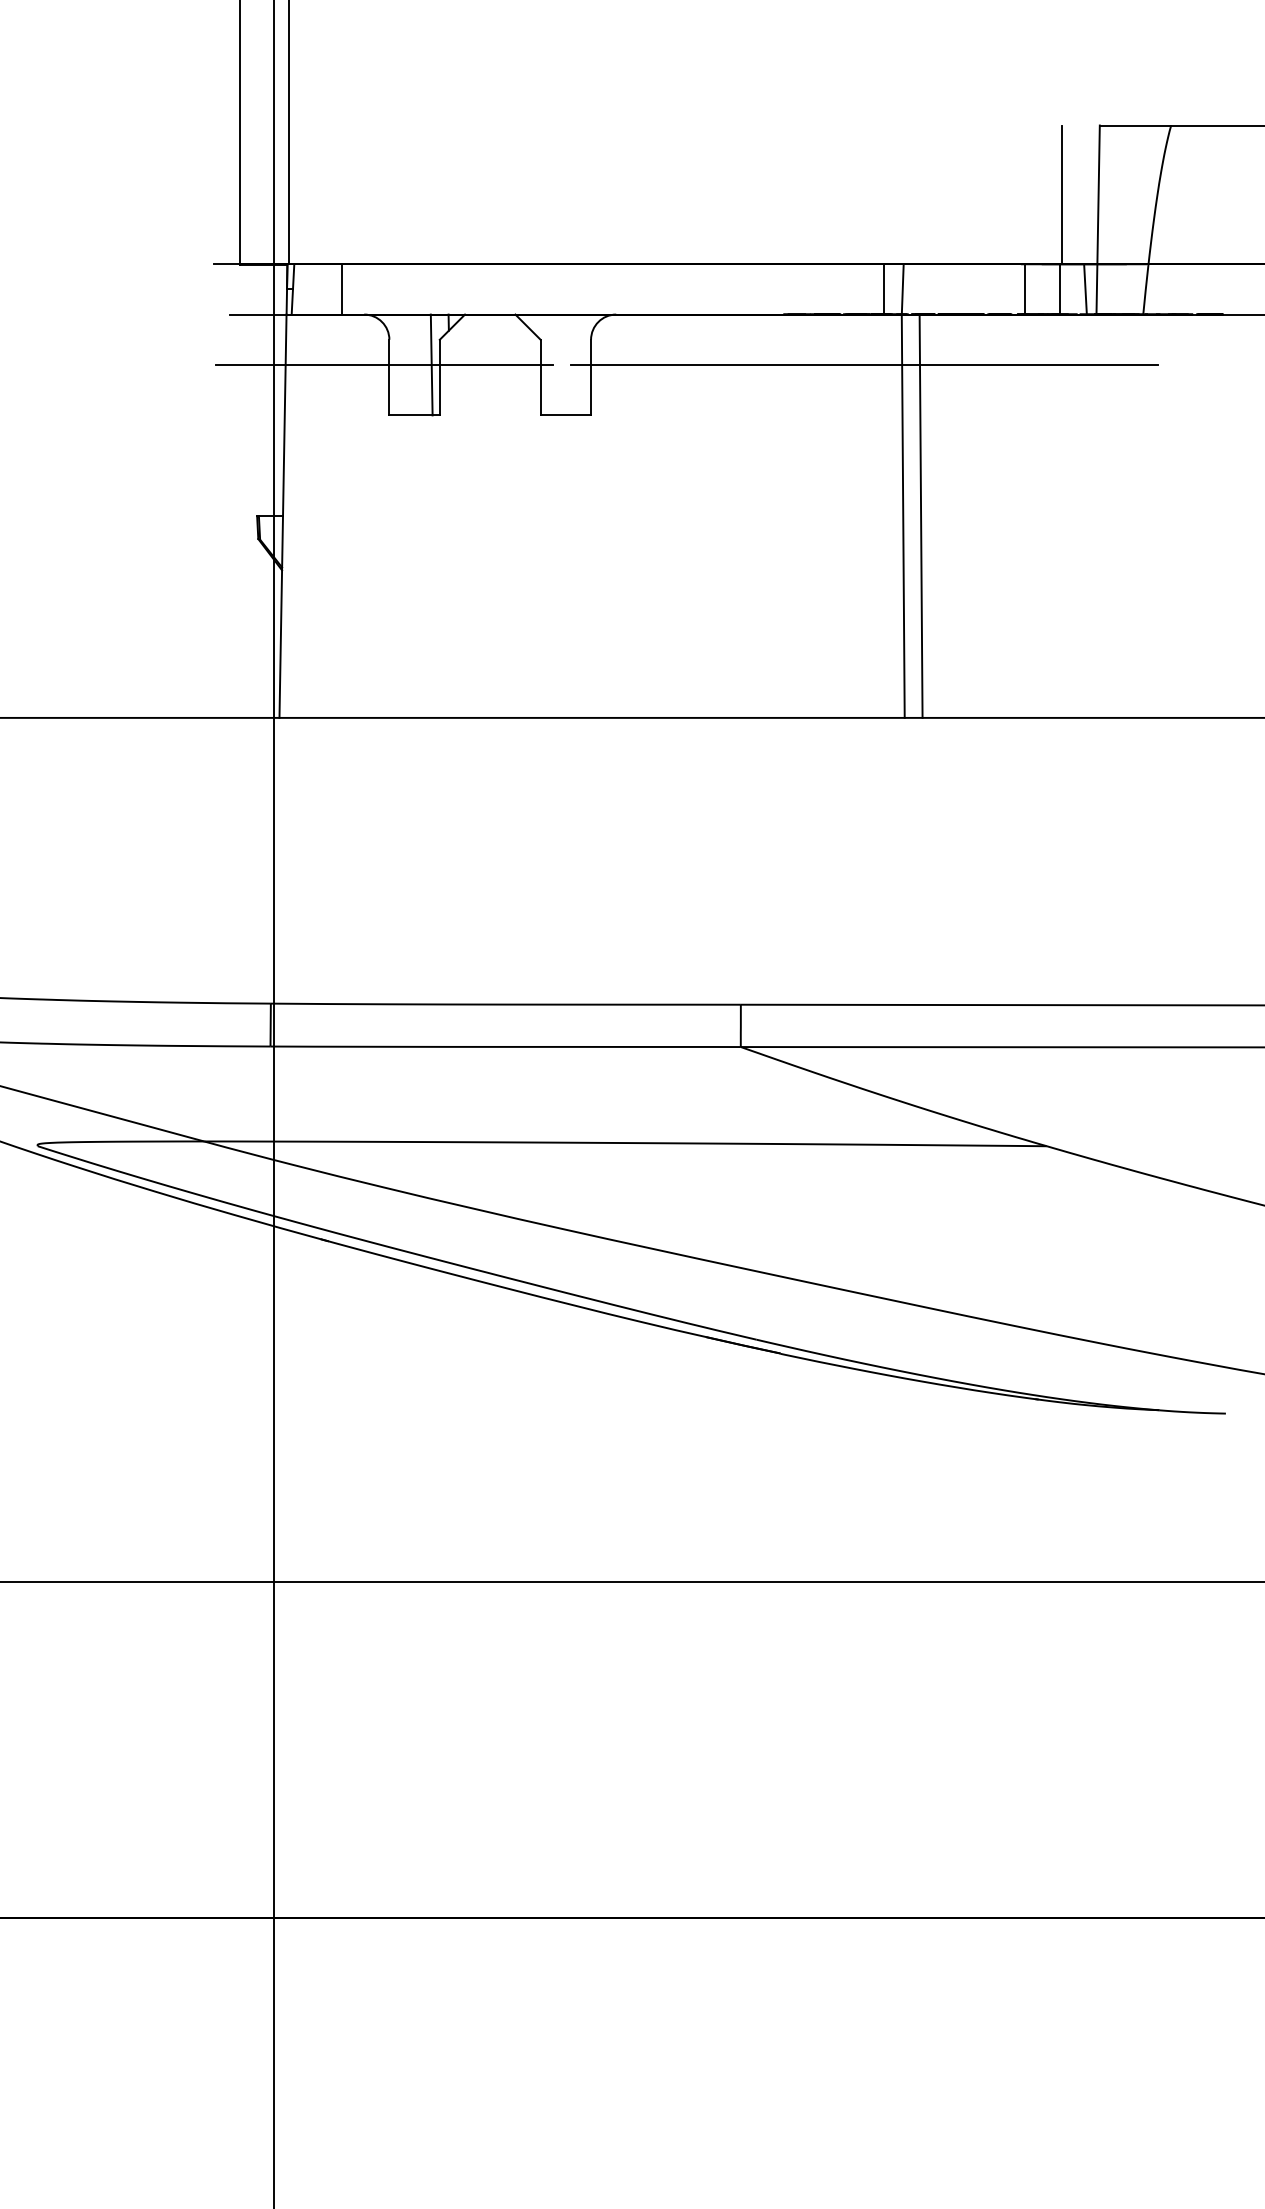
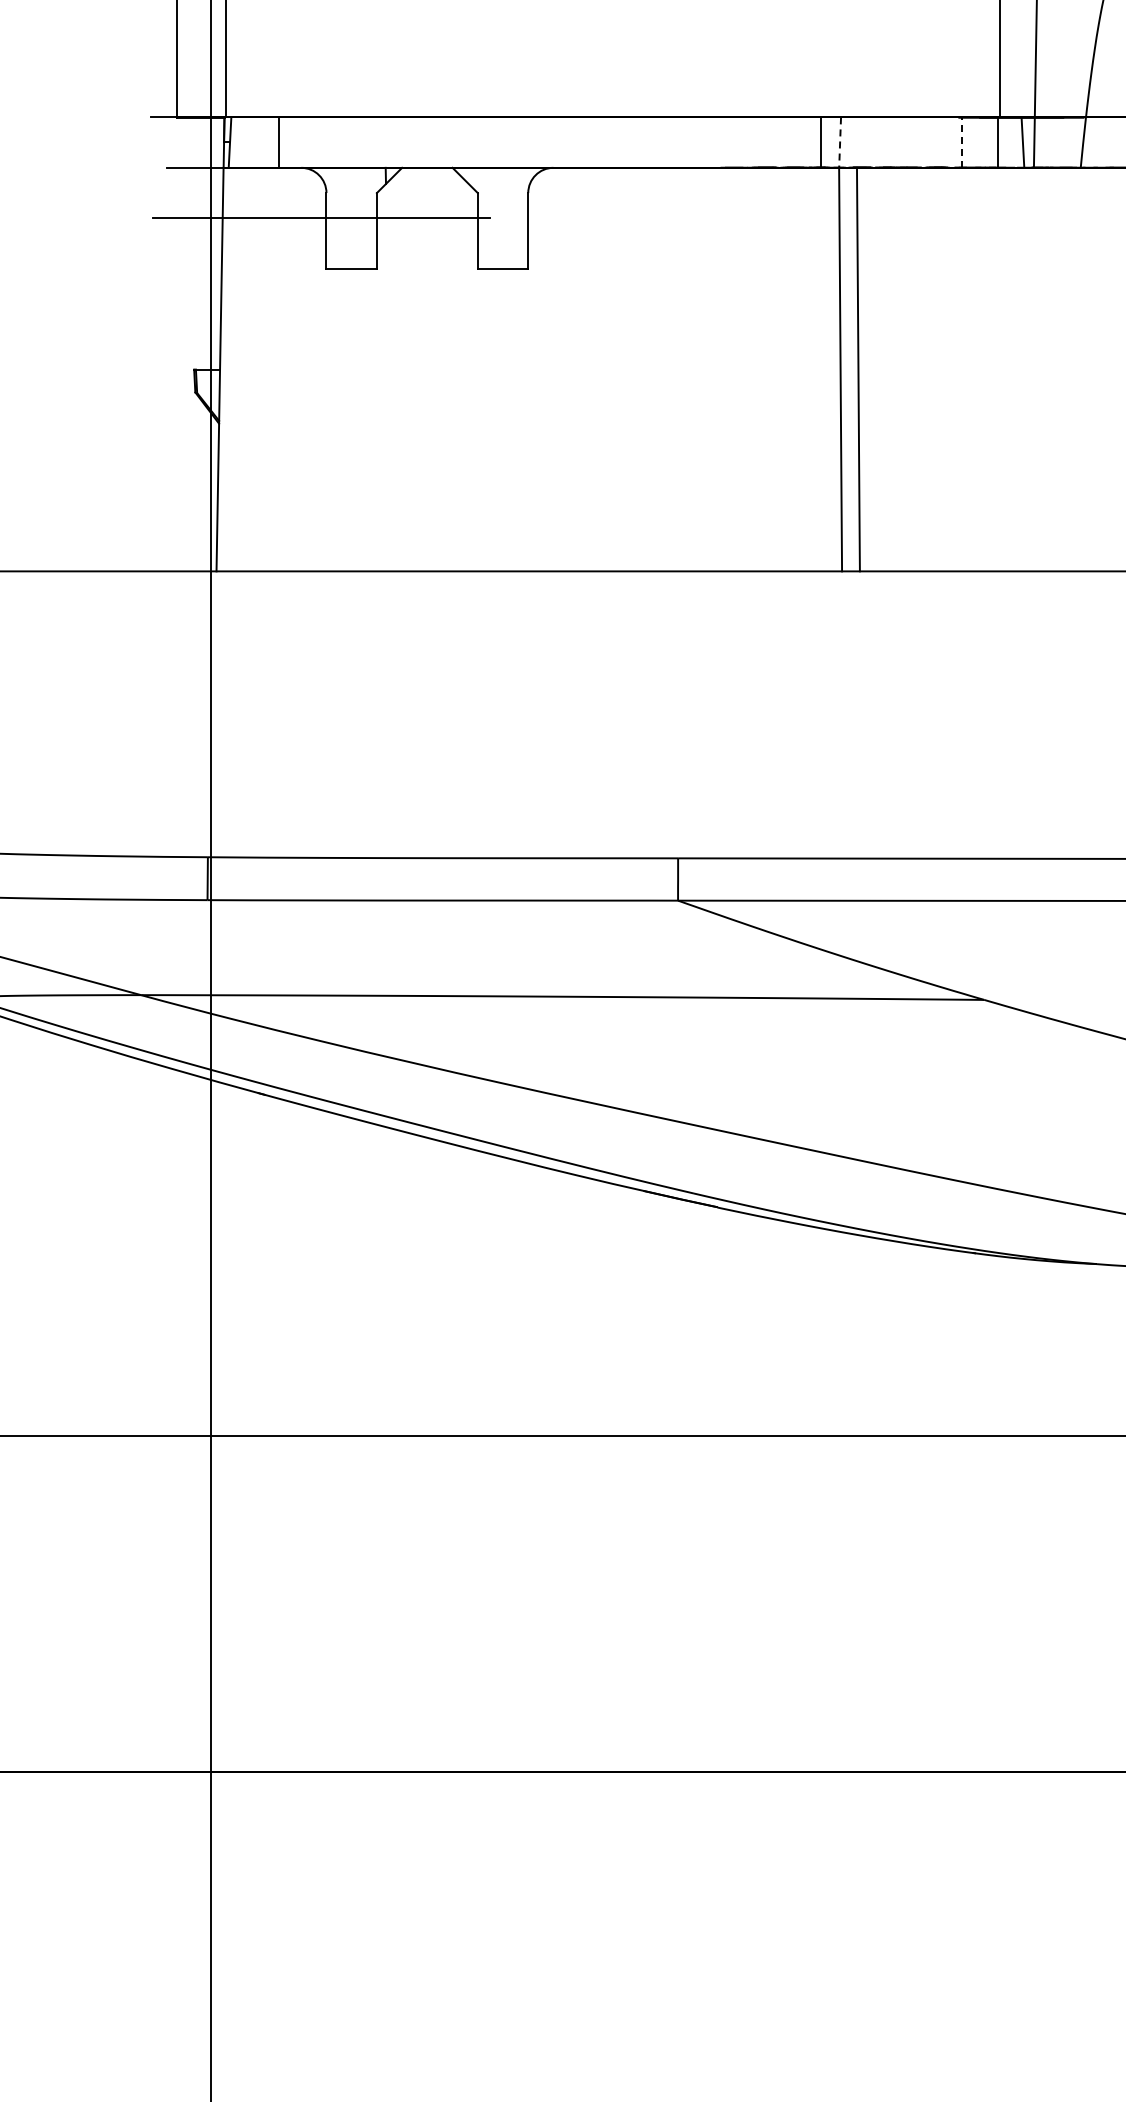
line: (1024, 288) -> (961, 141), solid -> dashed
line: (902, 289) -> (839, 142), solid -> dashed
line: (431, 364) -> (368, 217), removed
line: (864, 365) -> (801, 218), removed

